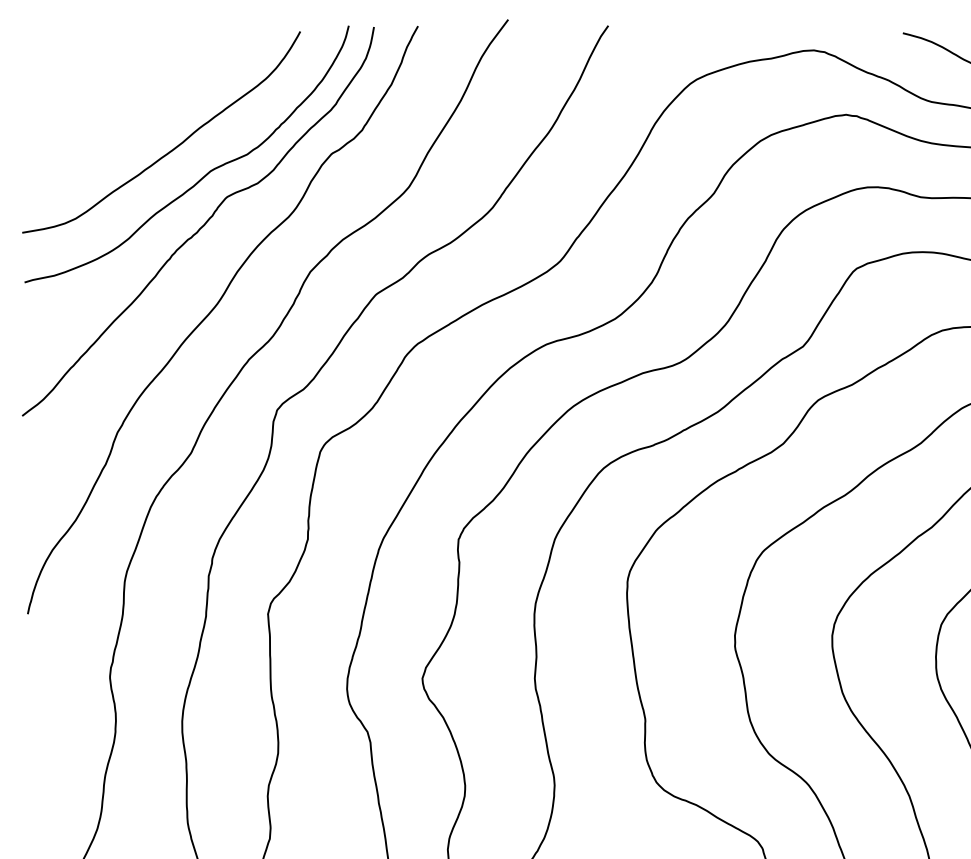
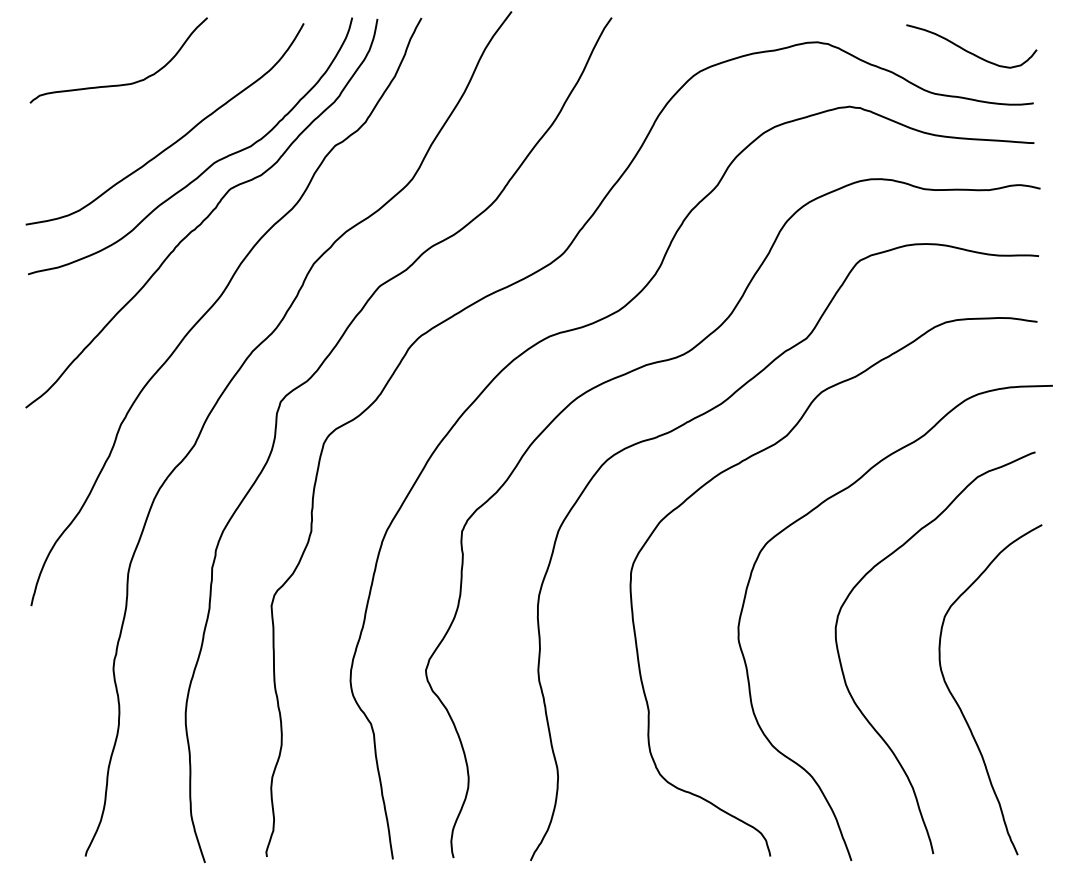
curve: (121, 91) -> (124, 83), added

